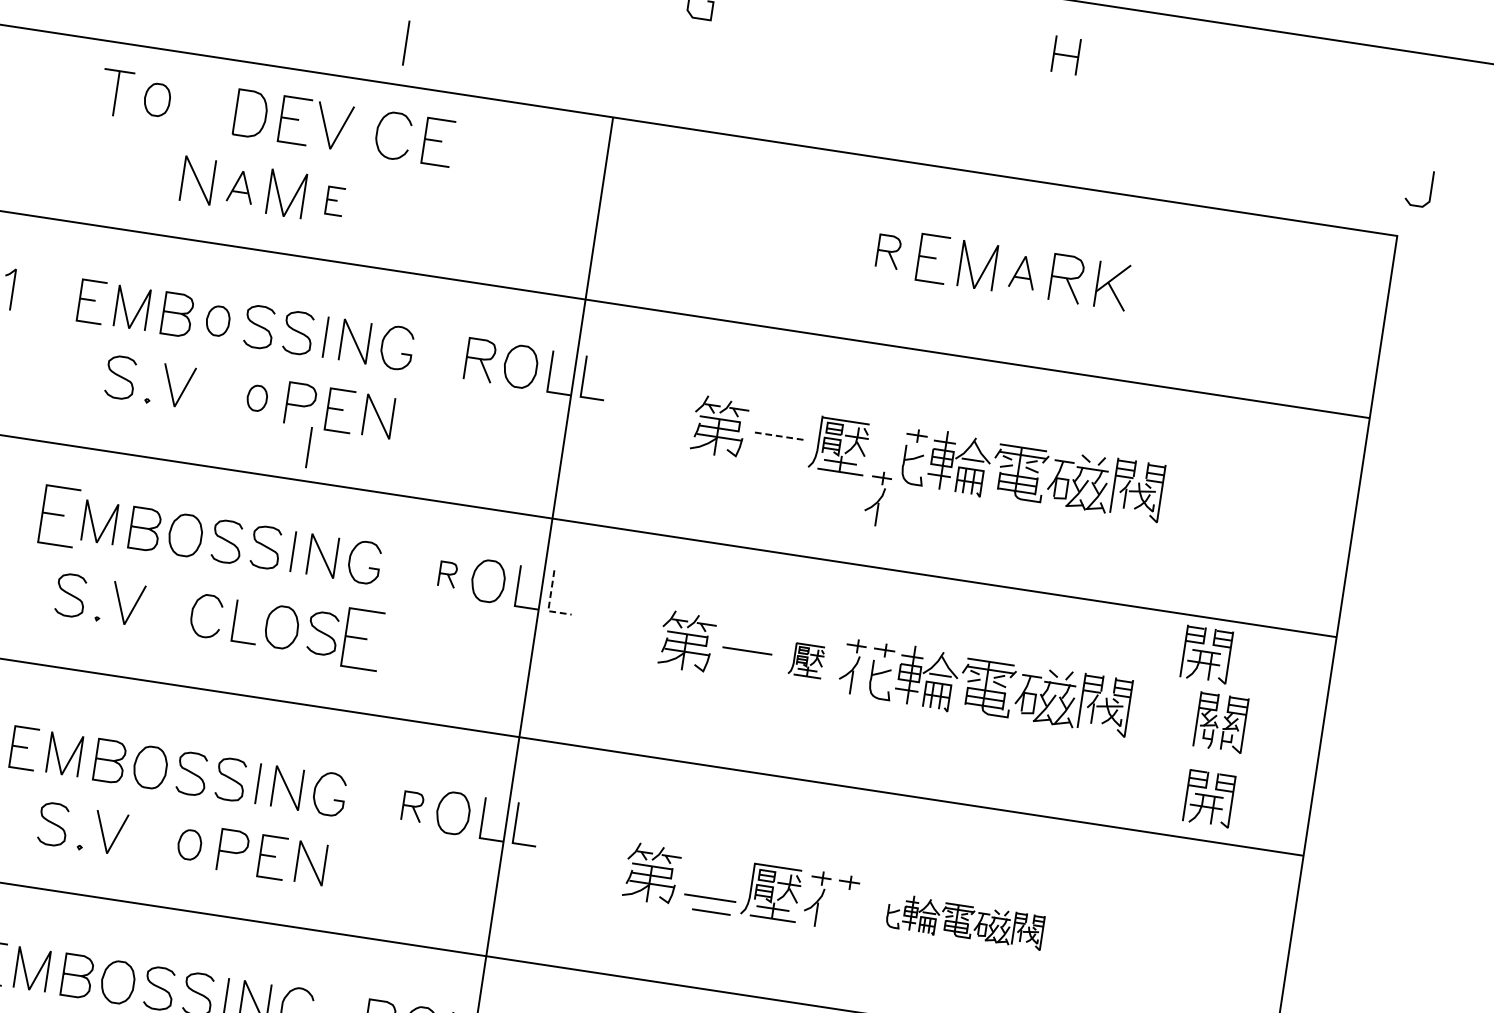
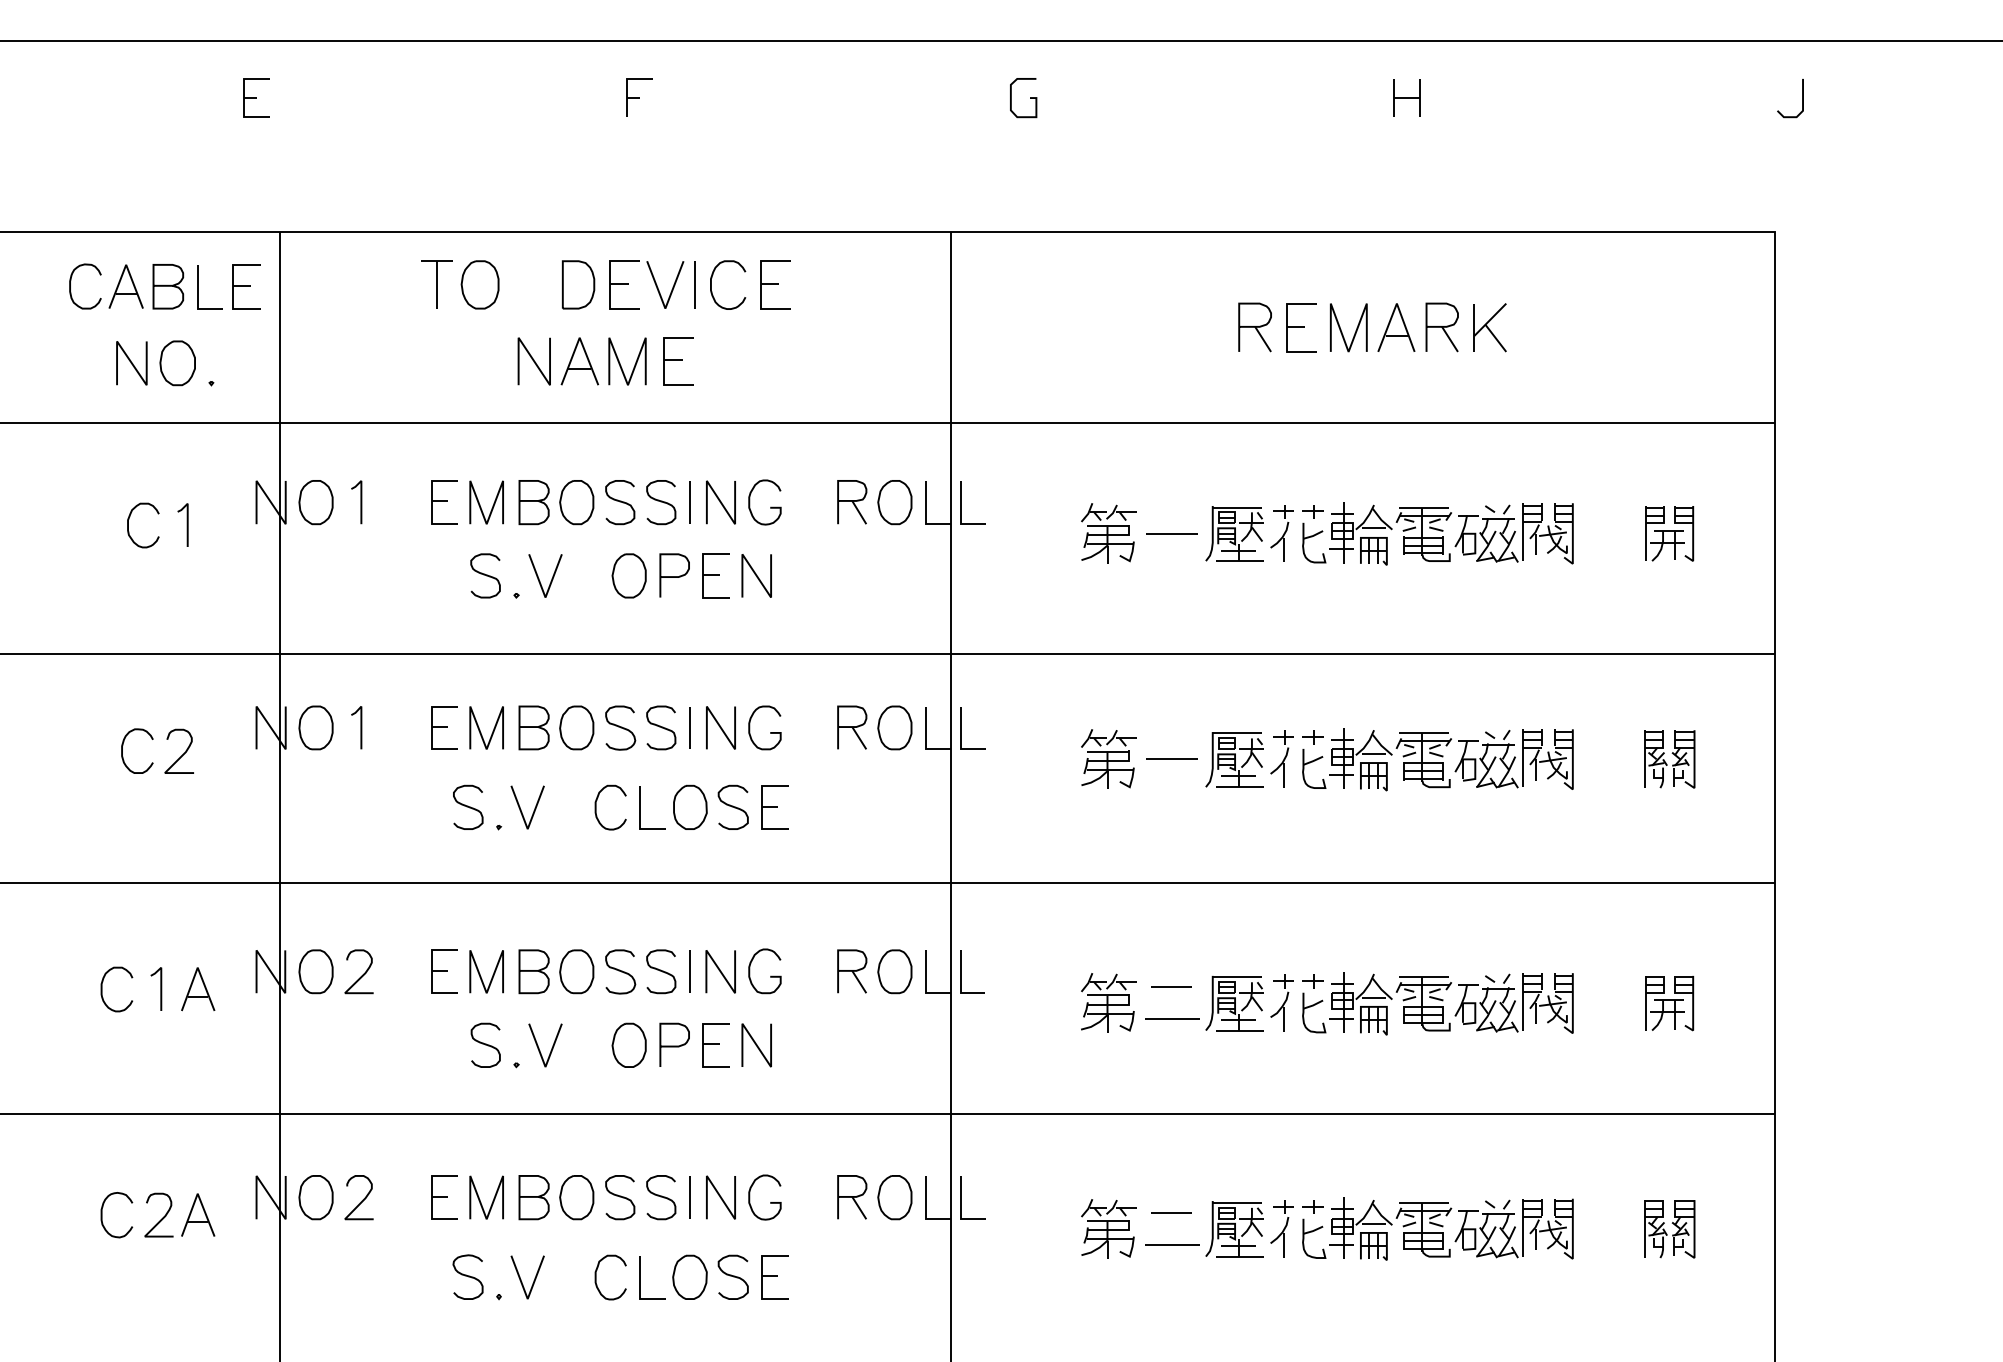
line: (405, 42) -> (694, 284), moved
part: (156, 99) -> (479, 284), size x1.43
part: (240, 187) -> (579, 361), size x1.43
line: (1430, 189) -> (1802, 98), moved
part: (335, 201) -> (678, 361), size x1.67
part: (888, 251) -> (1254, 327), size x1.43
part: (1023, 272) -> (1396, 327), size x1.43
part: (217, 320) -> (576, 502), size x1.43
part: (256, 397) -> (628, 575), size x1.67
line: (780, 436) -> (1172, 533), dashed -> solid
line: (308, 447) -> (689, 618), removed
part: (877, 498) -> (1281, 533), moved
part: (59, 515) -> (444, 727), size x0.71
part: (447, 574) -> (852, 727), size x1.67
line: (549, 603) -> (961, 741), dashed -> solid
part: (362, 639) -> (774, 807), size x0.71
part: (1206, 654) -> (1669, 533), moved
part: (806, 660) -> (1234, 759), size x1.67
part: (1209, 798) -> (1669, 1003), moved
part: (412, 806) -> (852, 971), size x1.43
part: (189, 844) -> (628, 1044), size x1.43
line: (711, 911) -> (1171, 986), moved
part: (964, 921) -> (1437, 1003), size x1.67

